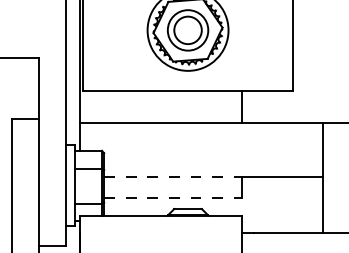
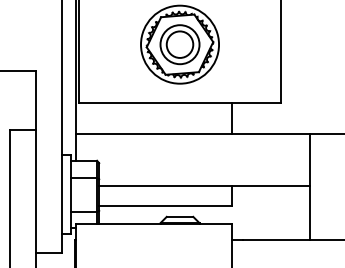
line: (174, 177) -> (166, 186), dashed -> solid
line: (174, 197) -> (166, 205), dashed -> solid

